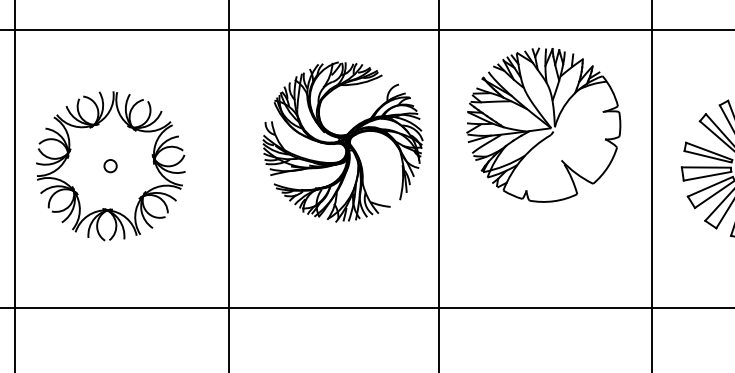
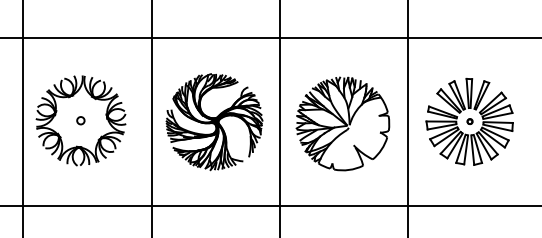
part: (543, 124) -> (342, 123), moved
part: (343, 142) -> (214, 122), moved

